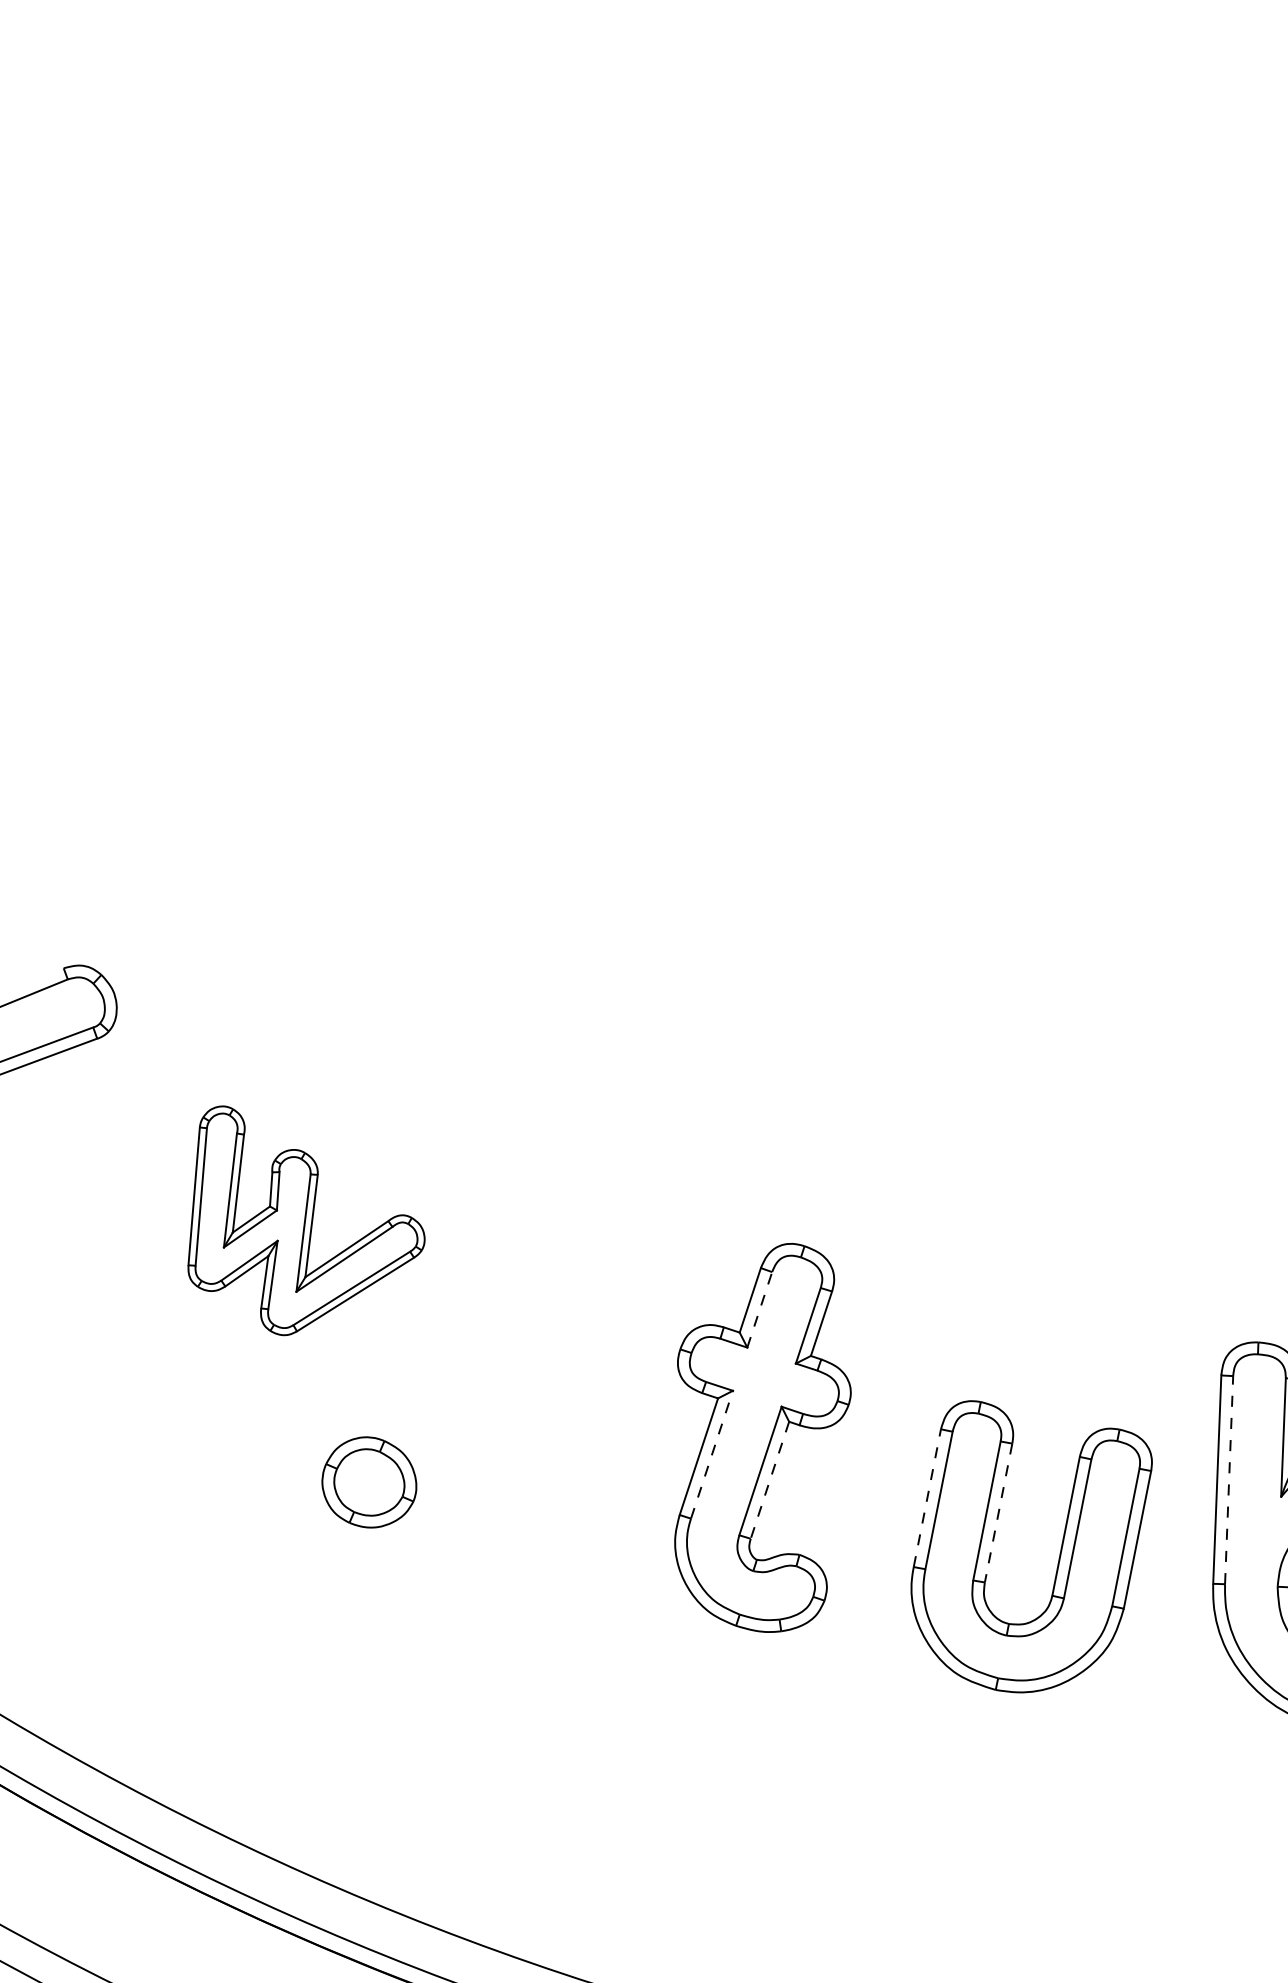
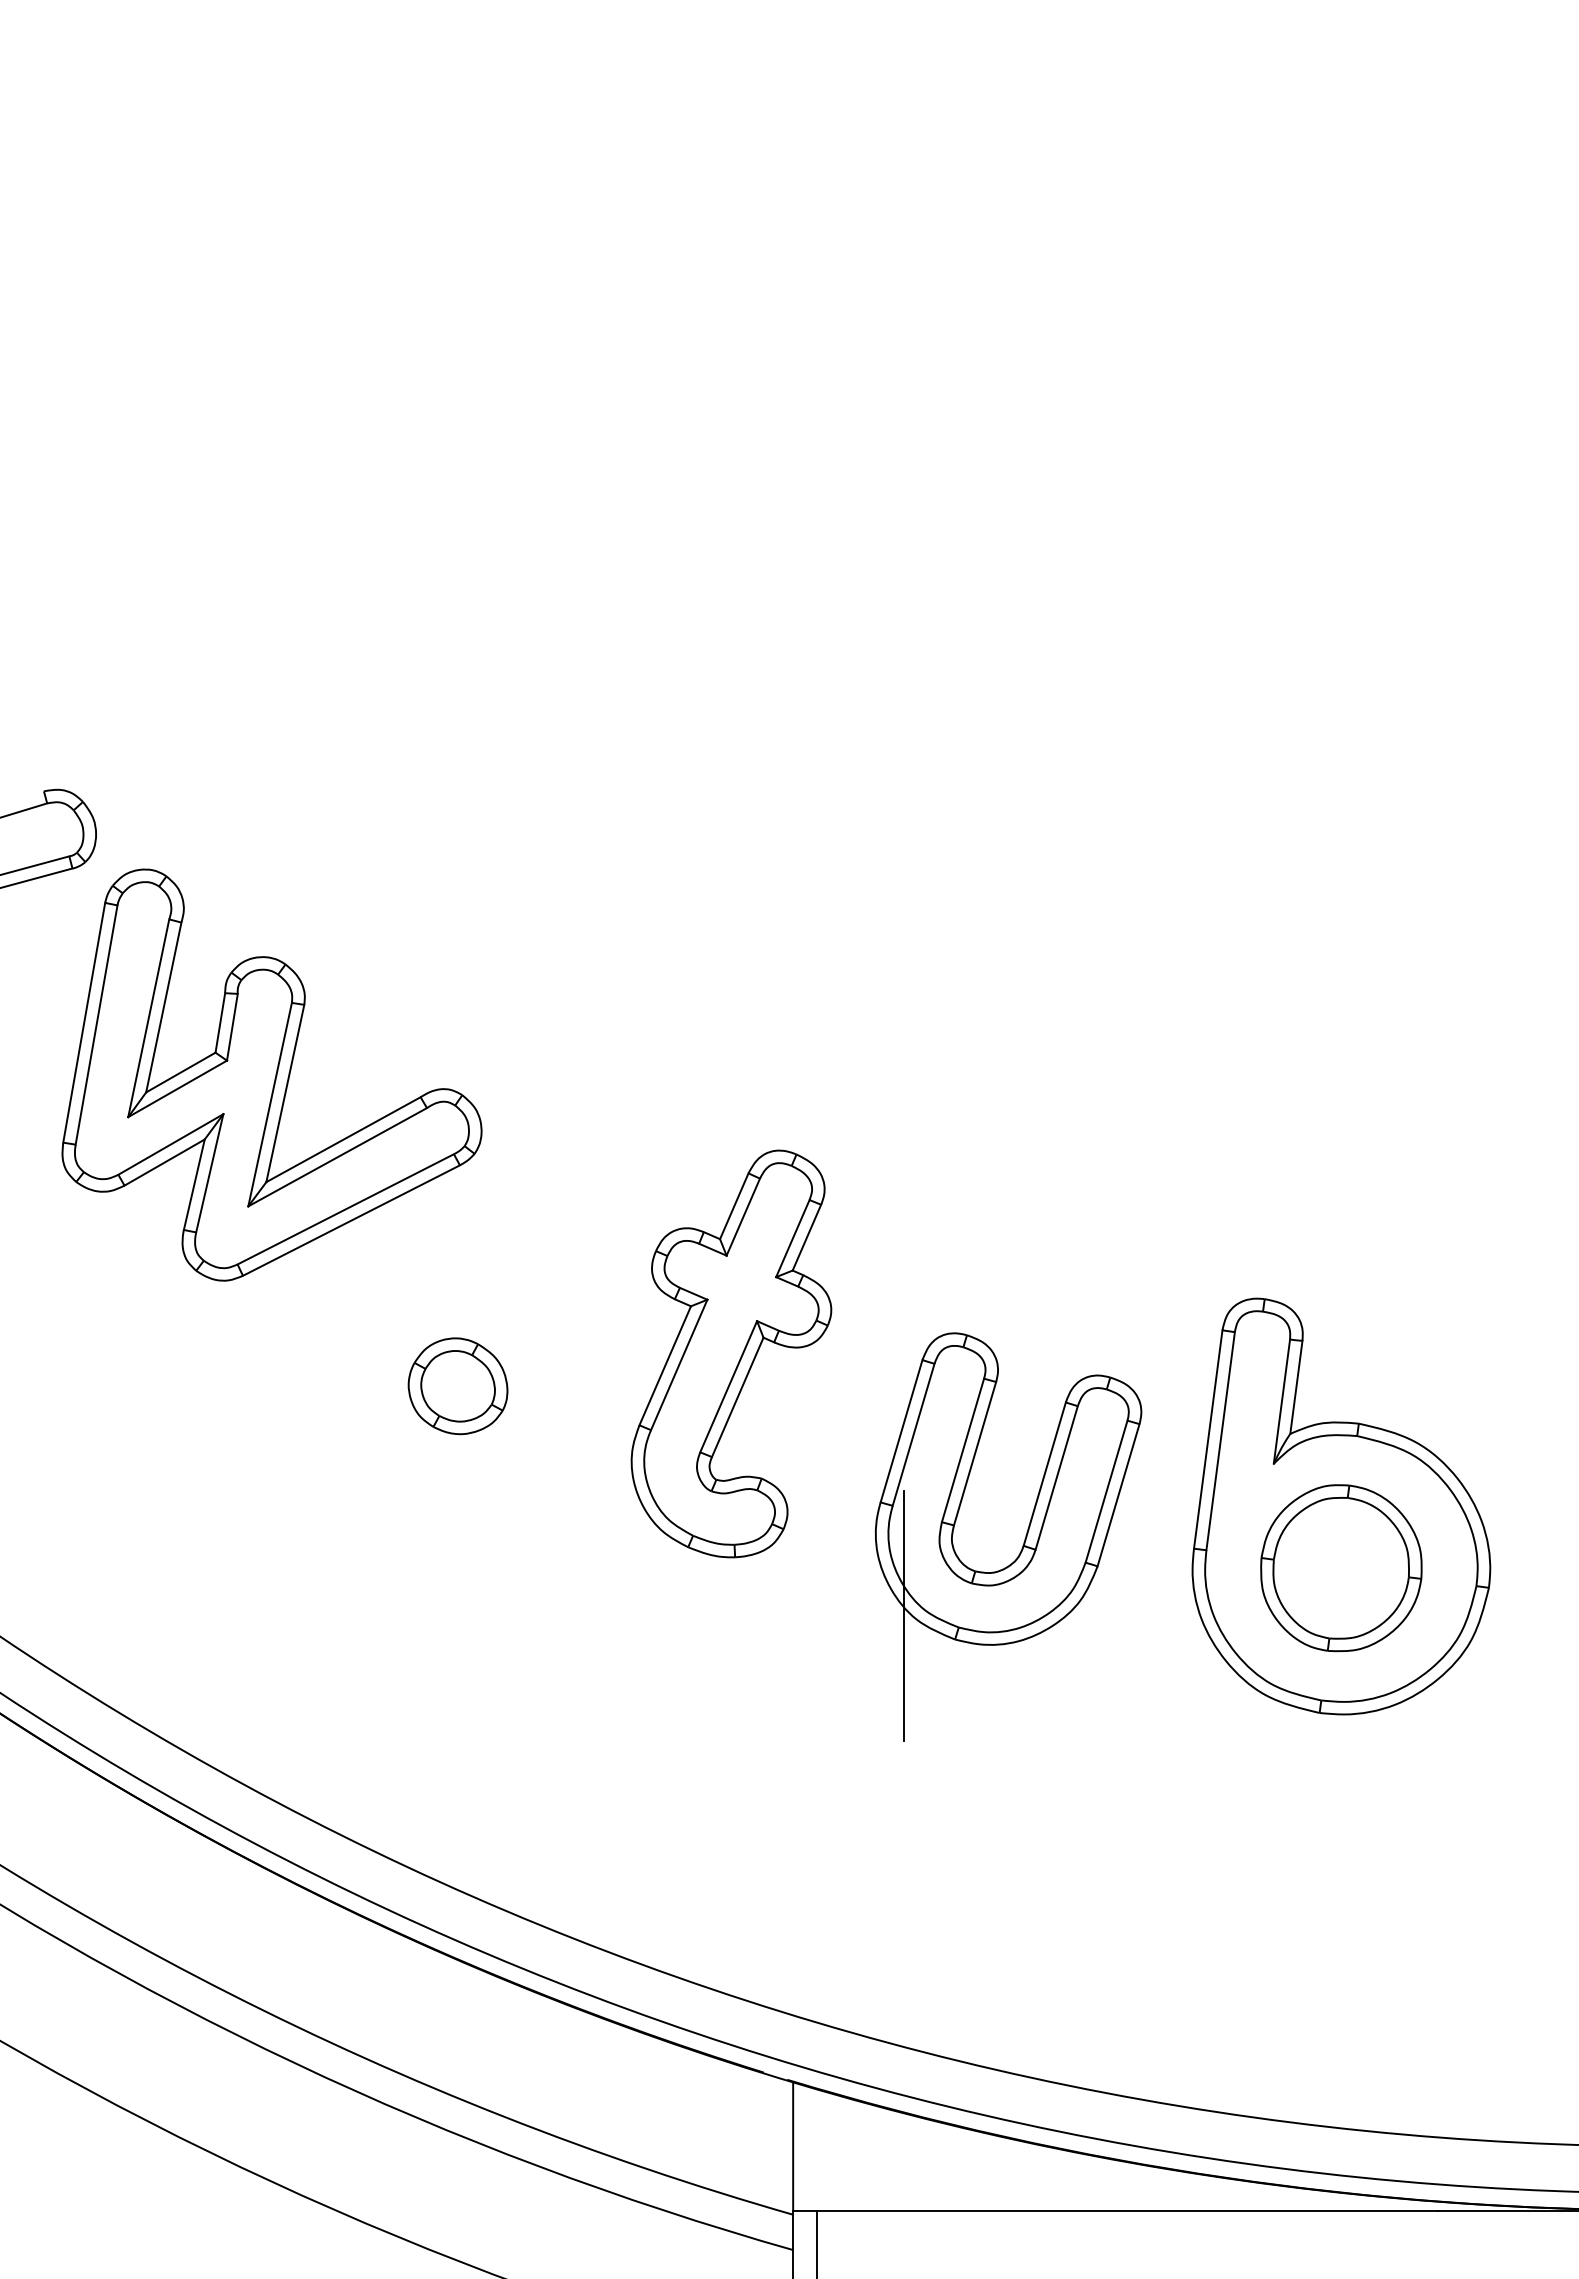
part: (302, 1215) -> (271, 1074), size x1.67
line: (759, 1310) -> (743, 1217), dashed -> solid
line: (712, 1454) -> (679, 1364), dashed -> solid
line: (769, 1480) -> (737, 1397), dashed -> solid
line: (1228, 1480) -> (1220, 1441), dashed -> solid
part: (368, 1482) -> (457, 1386), moved
line: (927, 1497) -> (901, 1430), dashed -> solid
line: (998, 1512) -> (975, 1453), dashed -> solid
line: (945, 1671) -> (904, 1615), added

